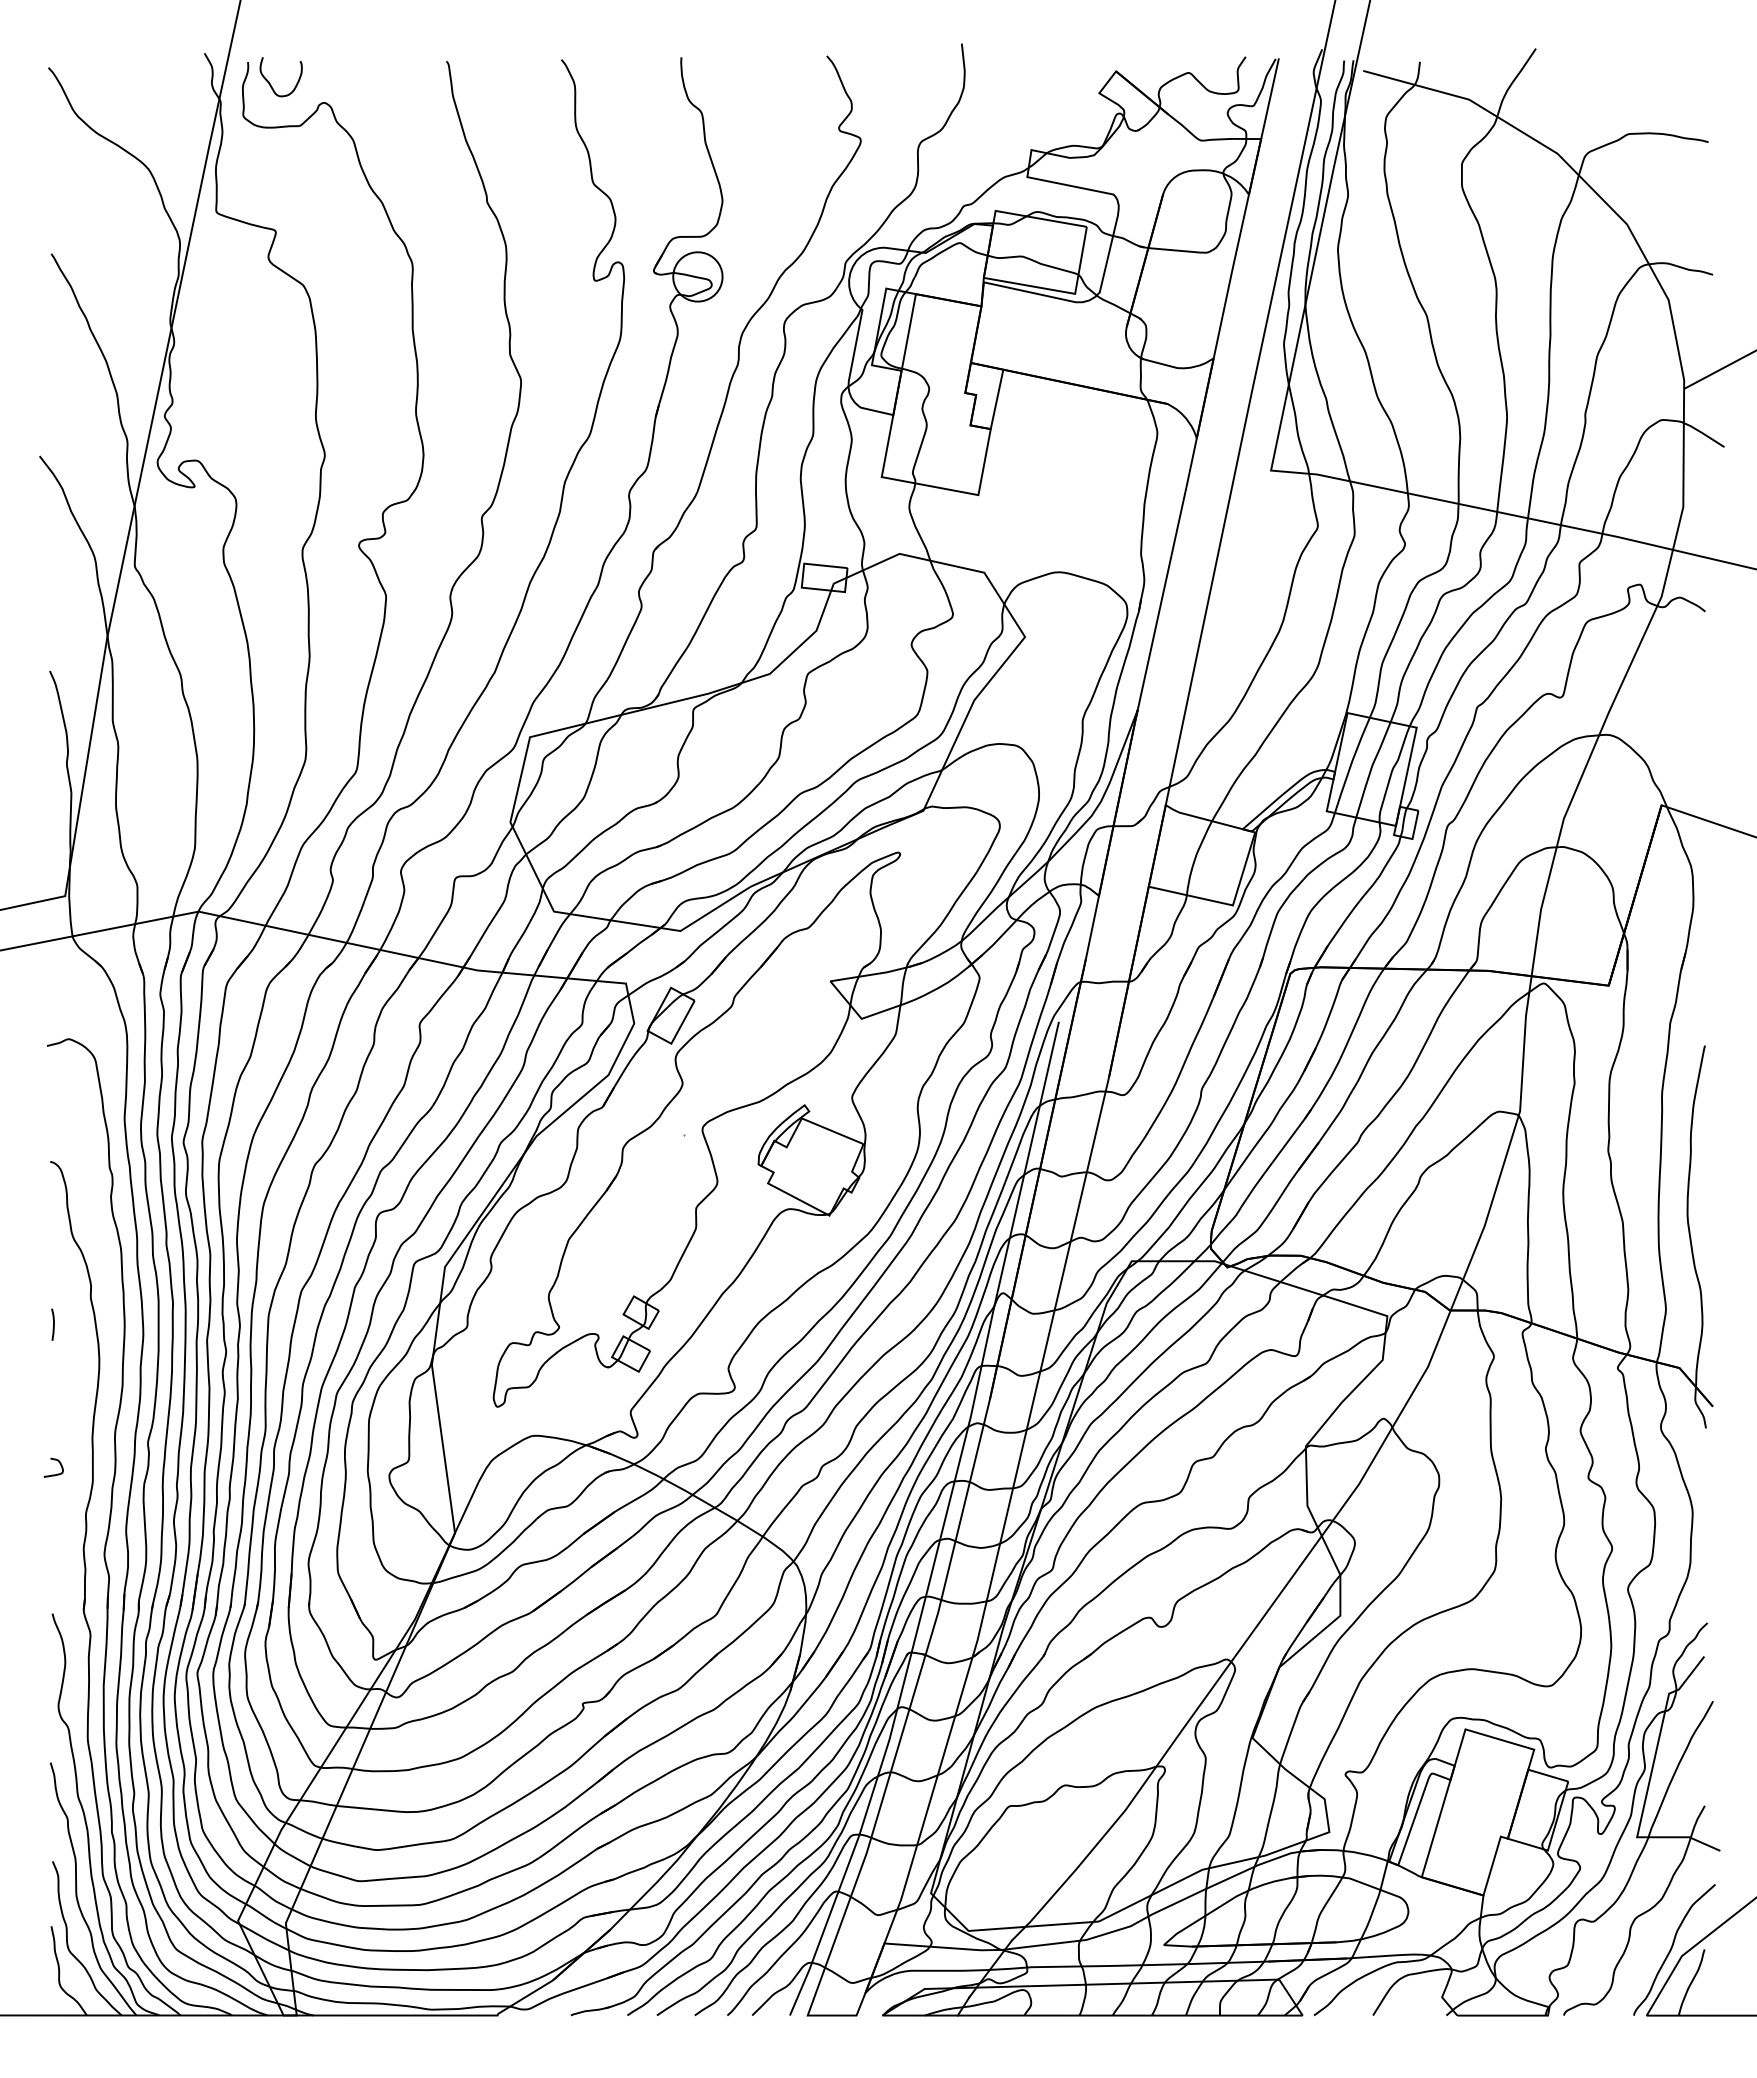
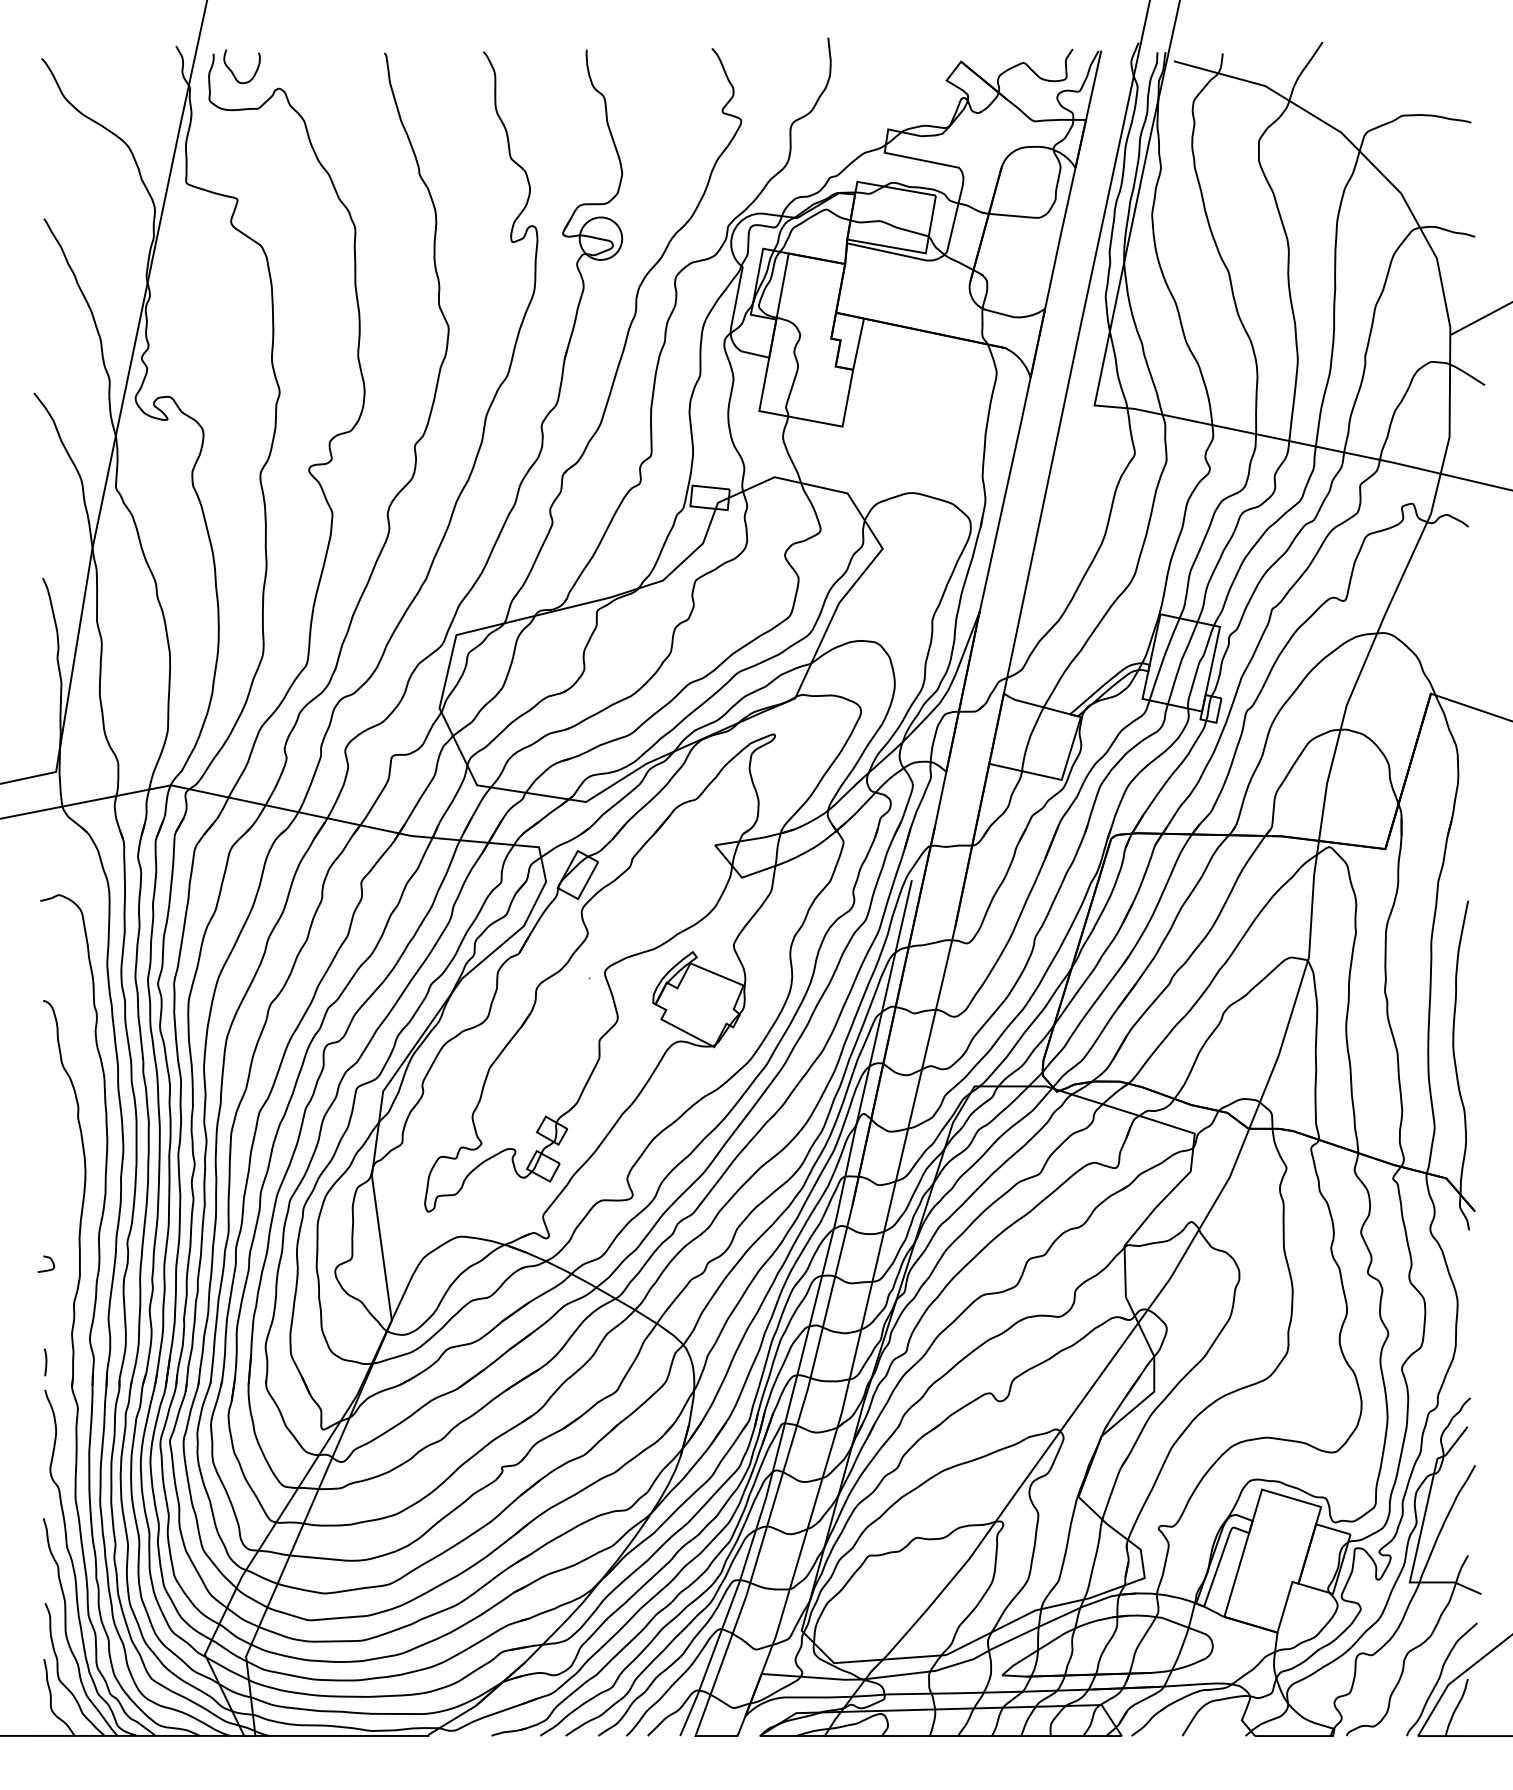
line: (53, 1324) -> (46, 1362), moved

